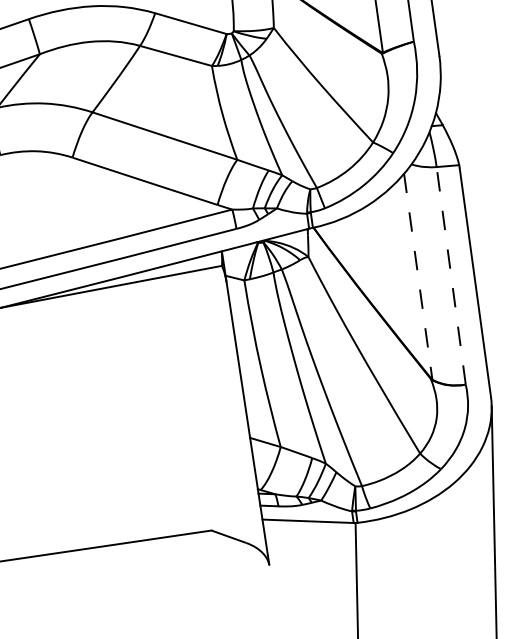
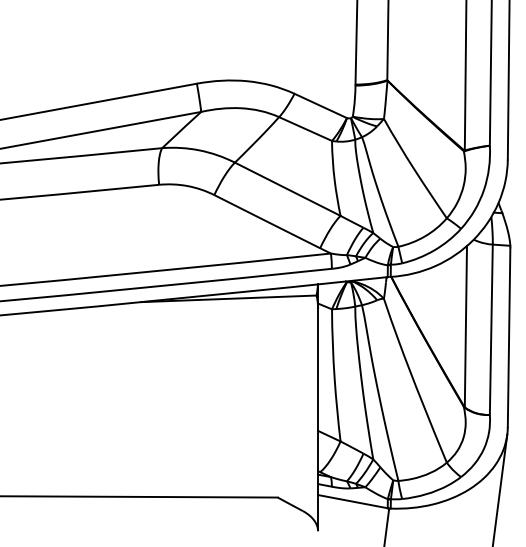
line: (451, 275) -> (491, 329), dashed -> solid
line: (417, 276) -> (465, 326), dashed -> solid

